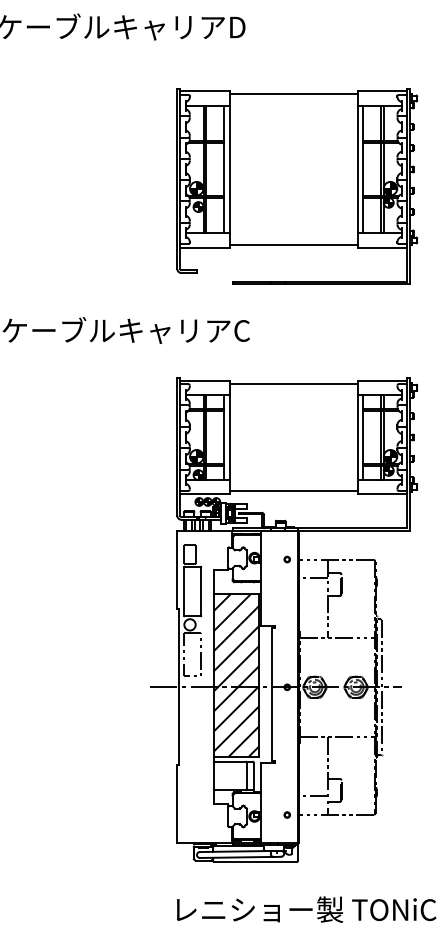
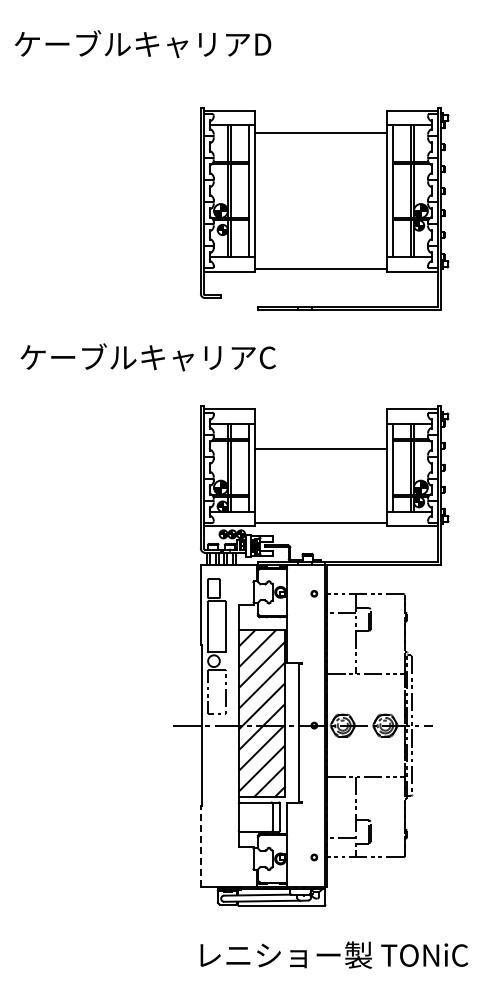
line: (293, 94) -> (320, 132), moved
line: (293, 383) -> (320, 449), moved
line: (176, 804) -> (200, 846), solid -> dashed

